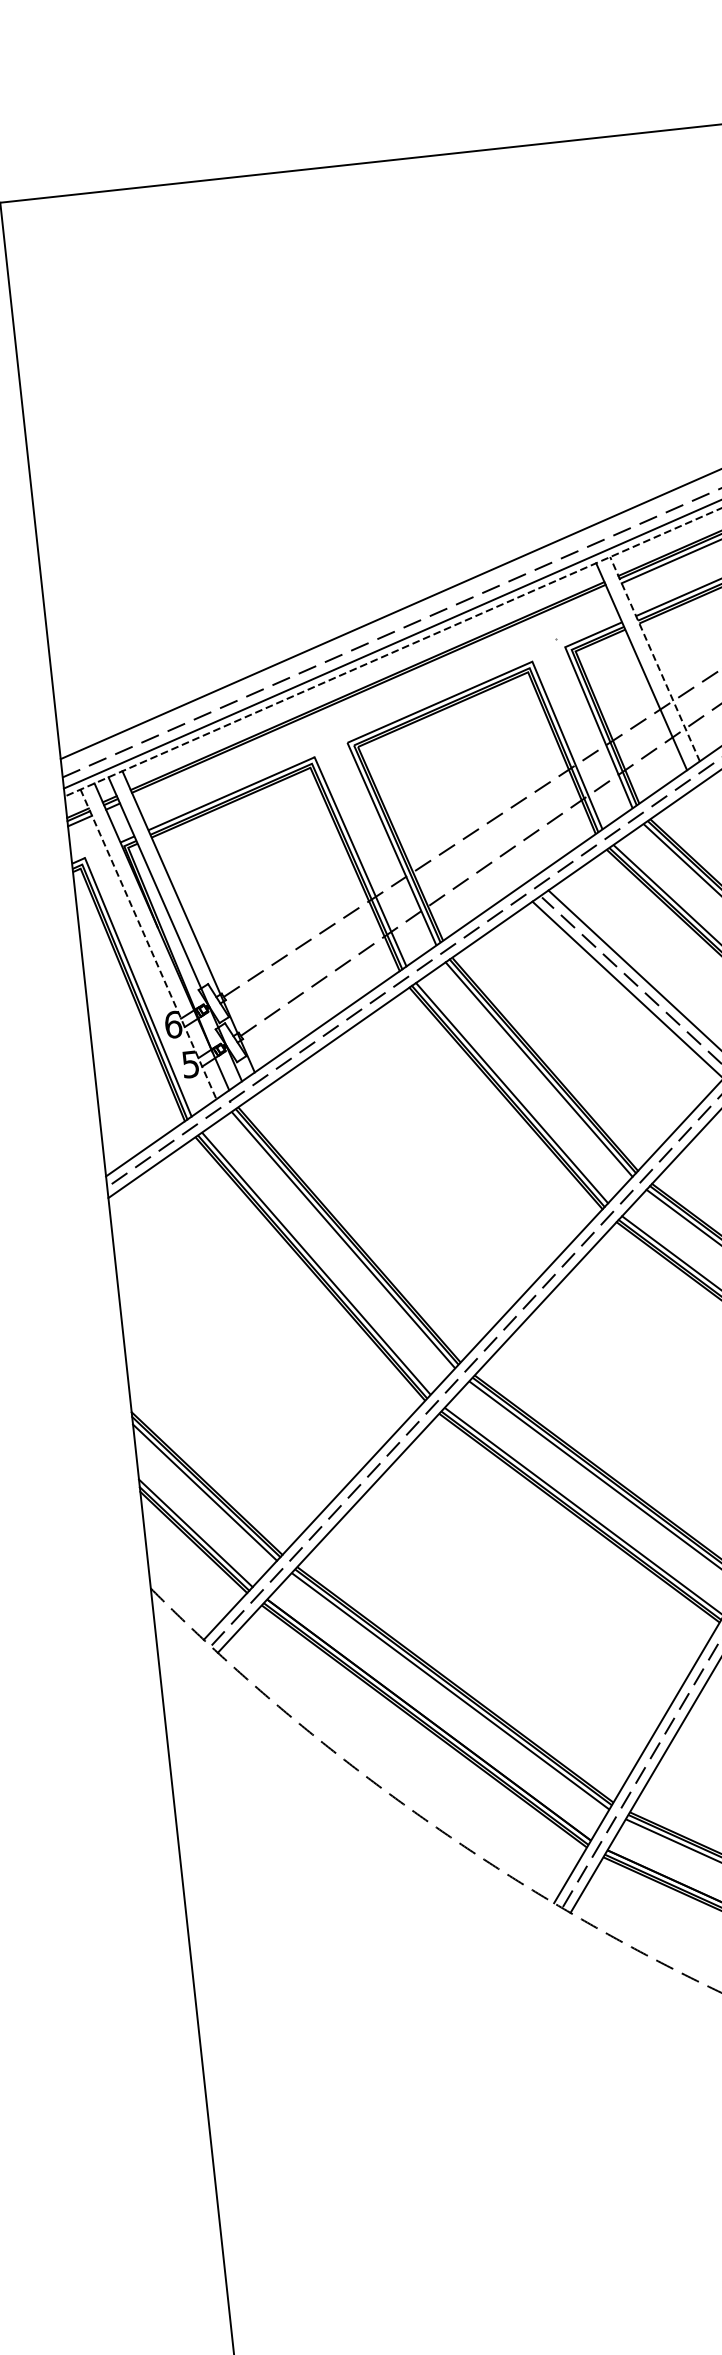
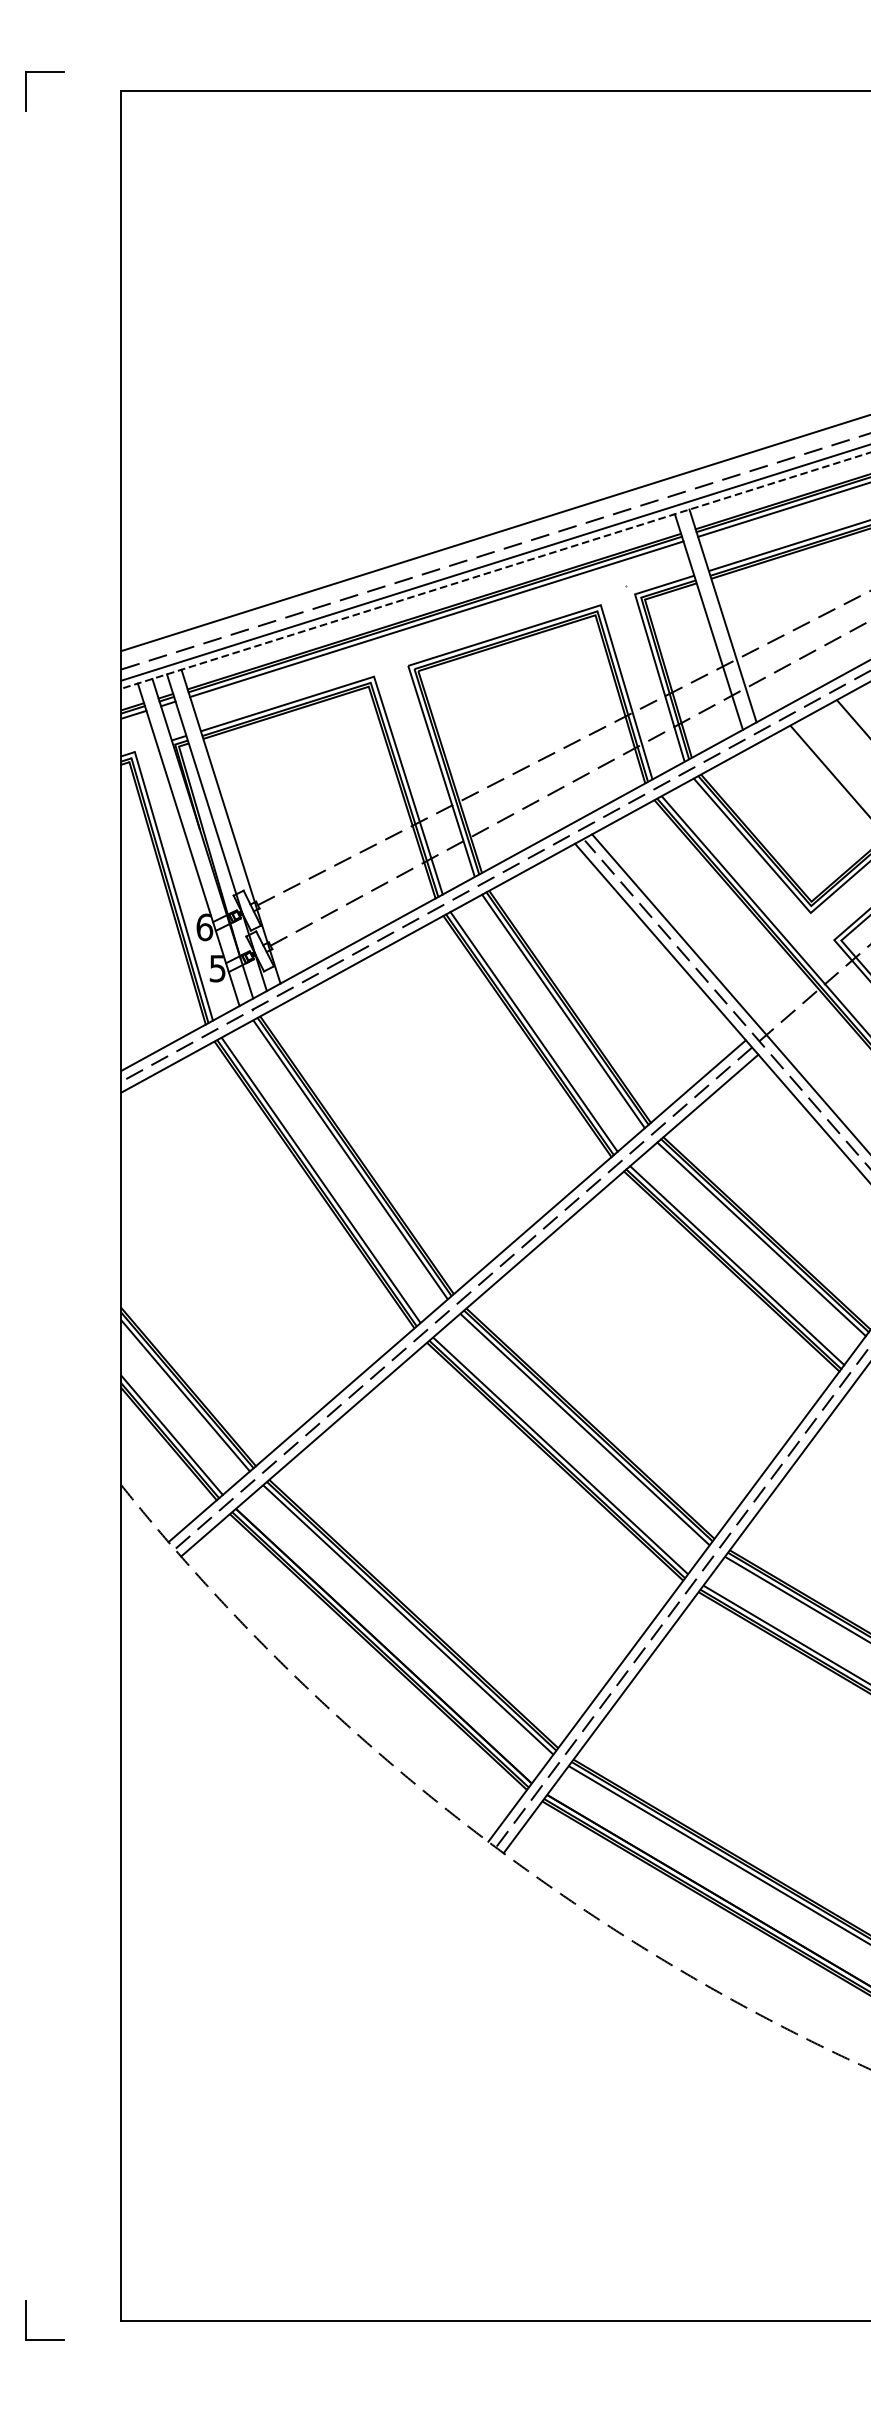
line: (655, 658) -> (723, 615), dashed -> solid
line: (370, 693) -> (436, 619), added
line: (148, 945) -> (188, 845), dashed -> solid

